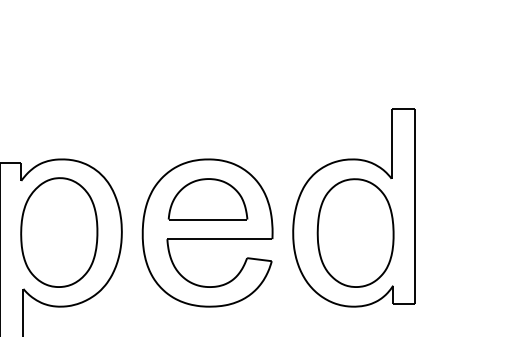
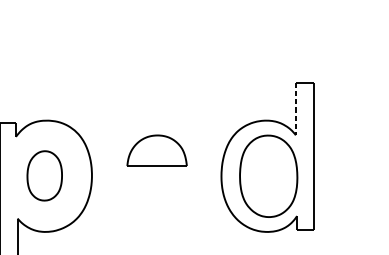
line: (391, 143) -> (295, 108), solid -> dashed
part: (59, 232) -> (44, 175), size x0.6
part: (207, 232) -> (156, 175), removed

